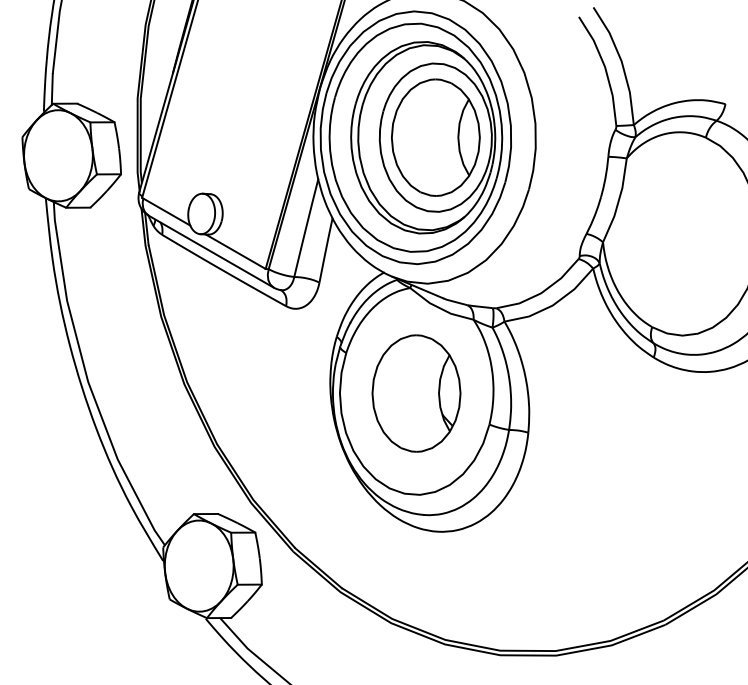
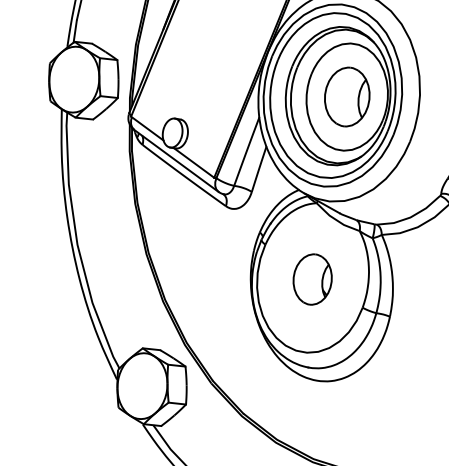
part: (435, 137) -> (347, 96), size x0.7
part: (416, 393) -> (312, 279), size x0.6

